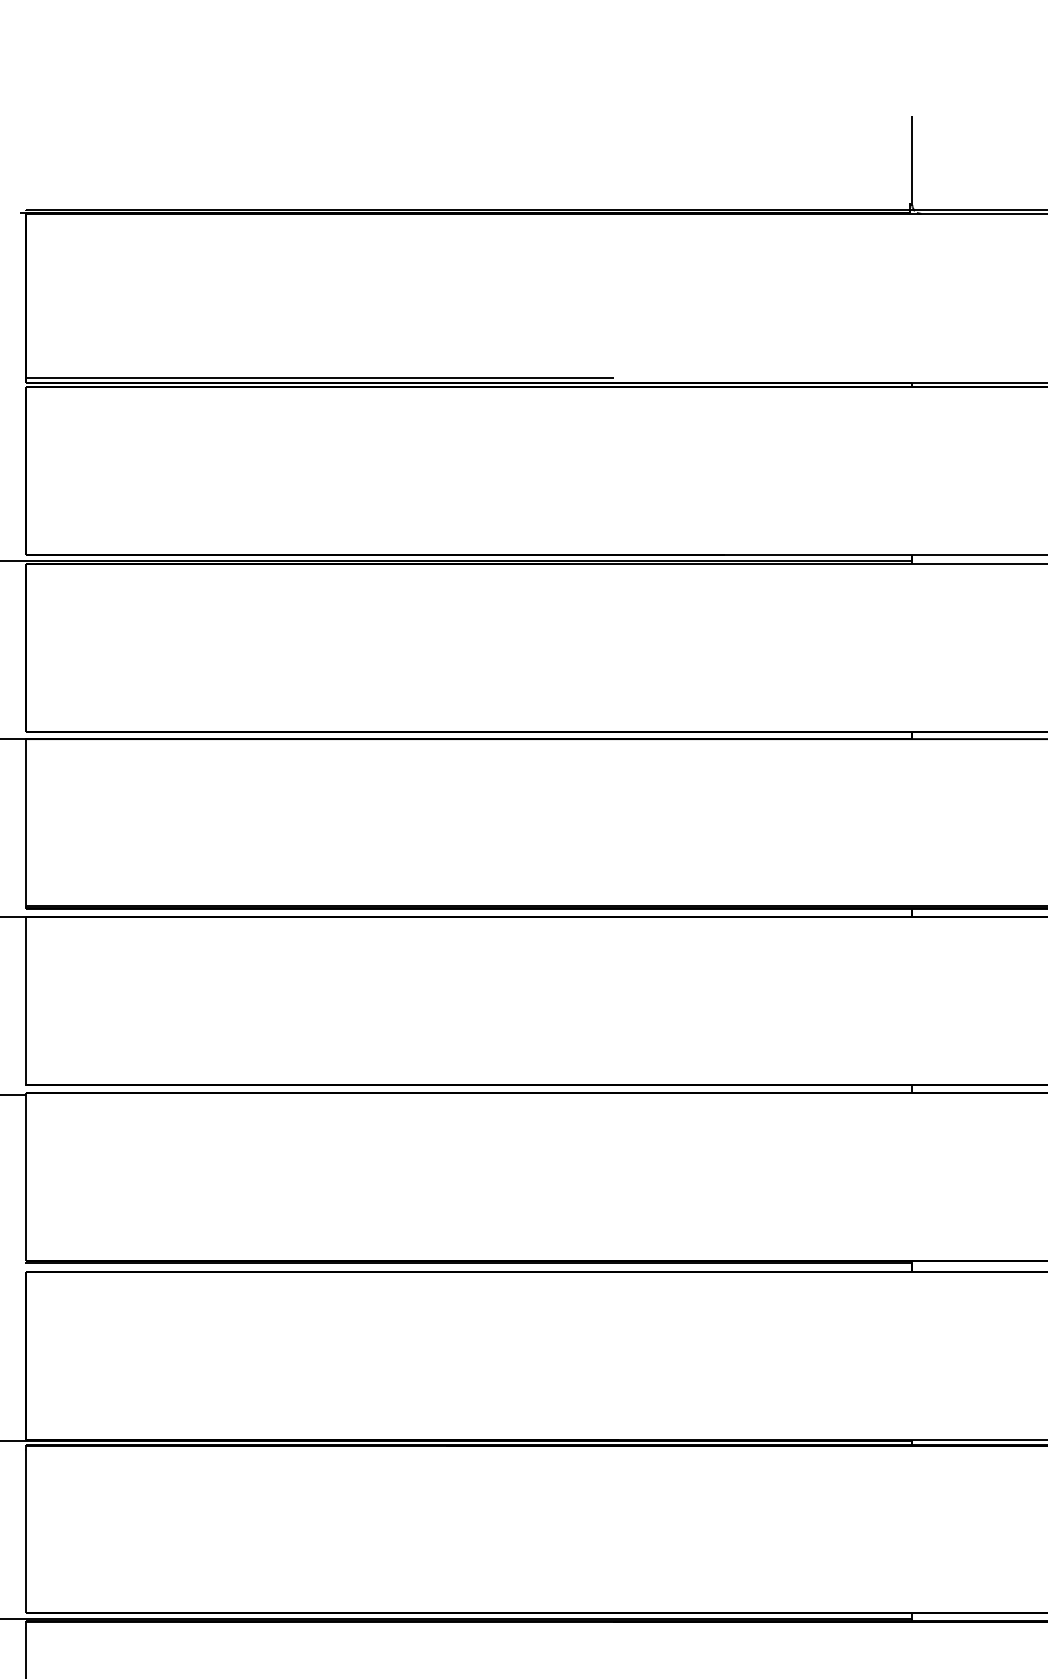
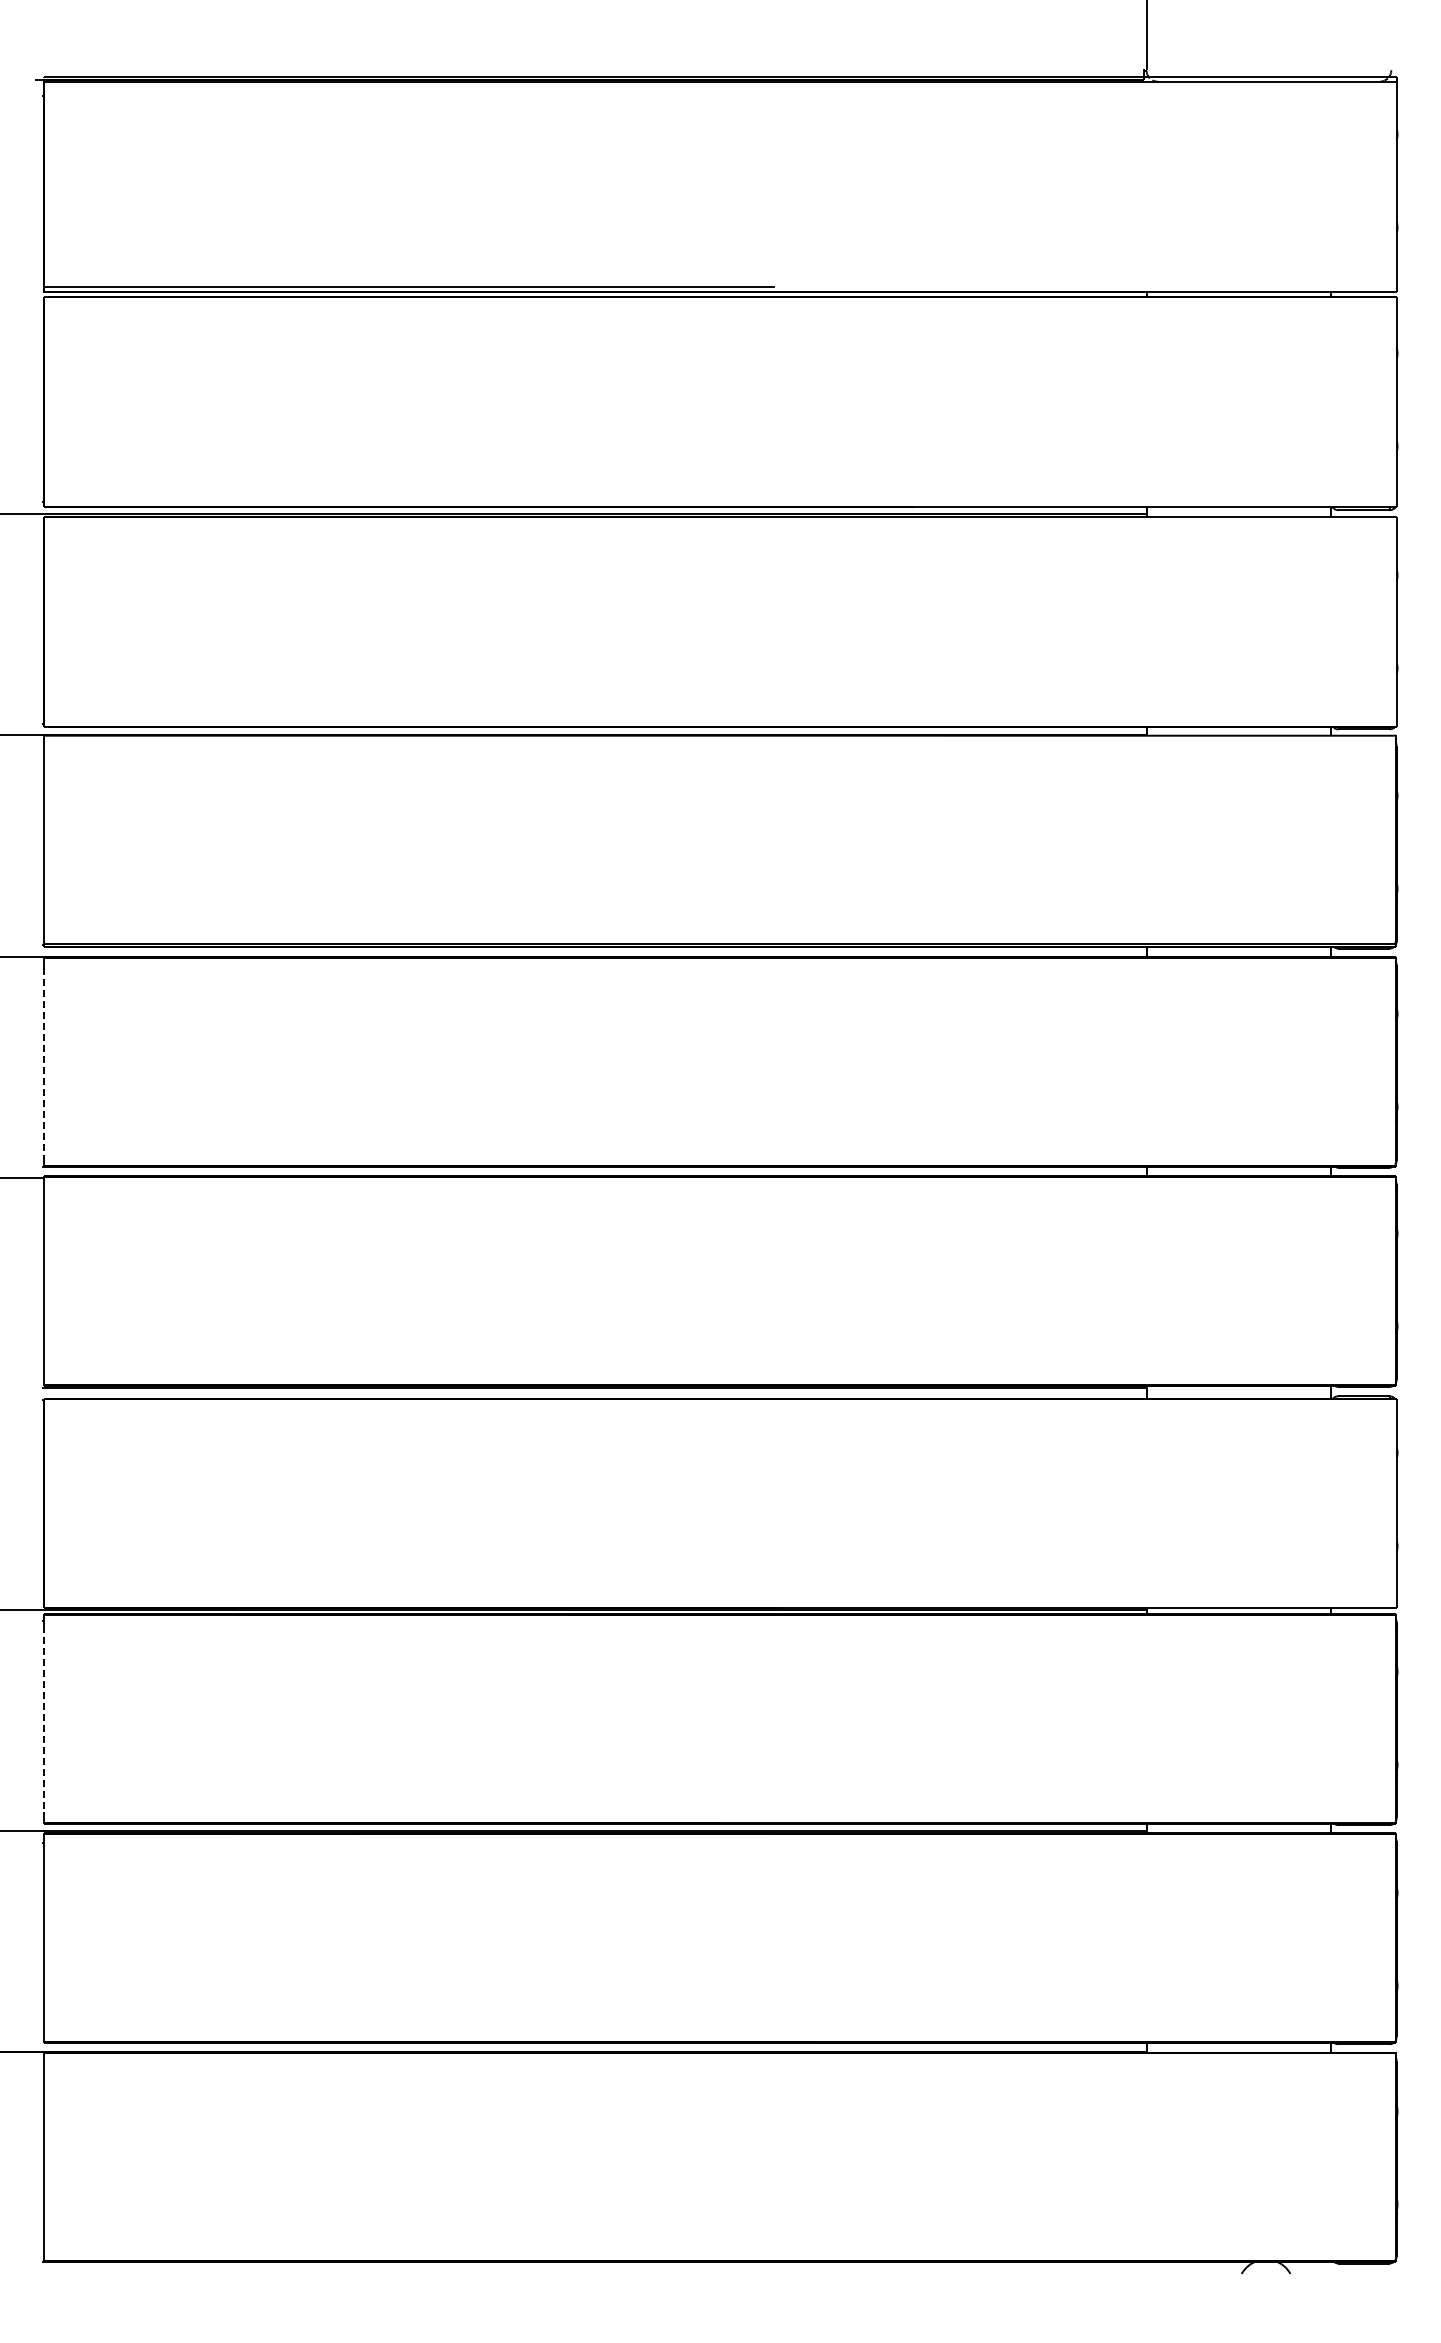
line: (26, 1001) -> (43, 1062), solid -> dashed
line: (26, 1529) -> (43, 1719), solid -> dashed

